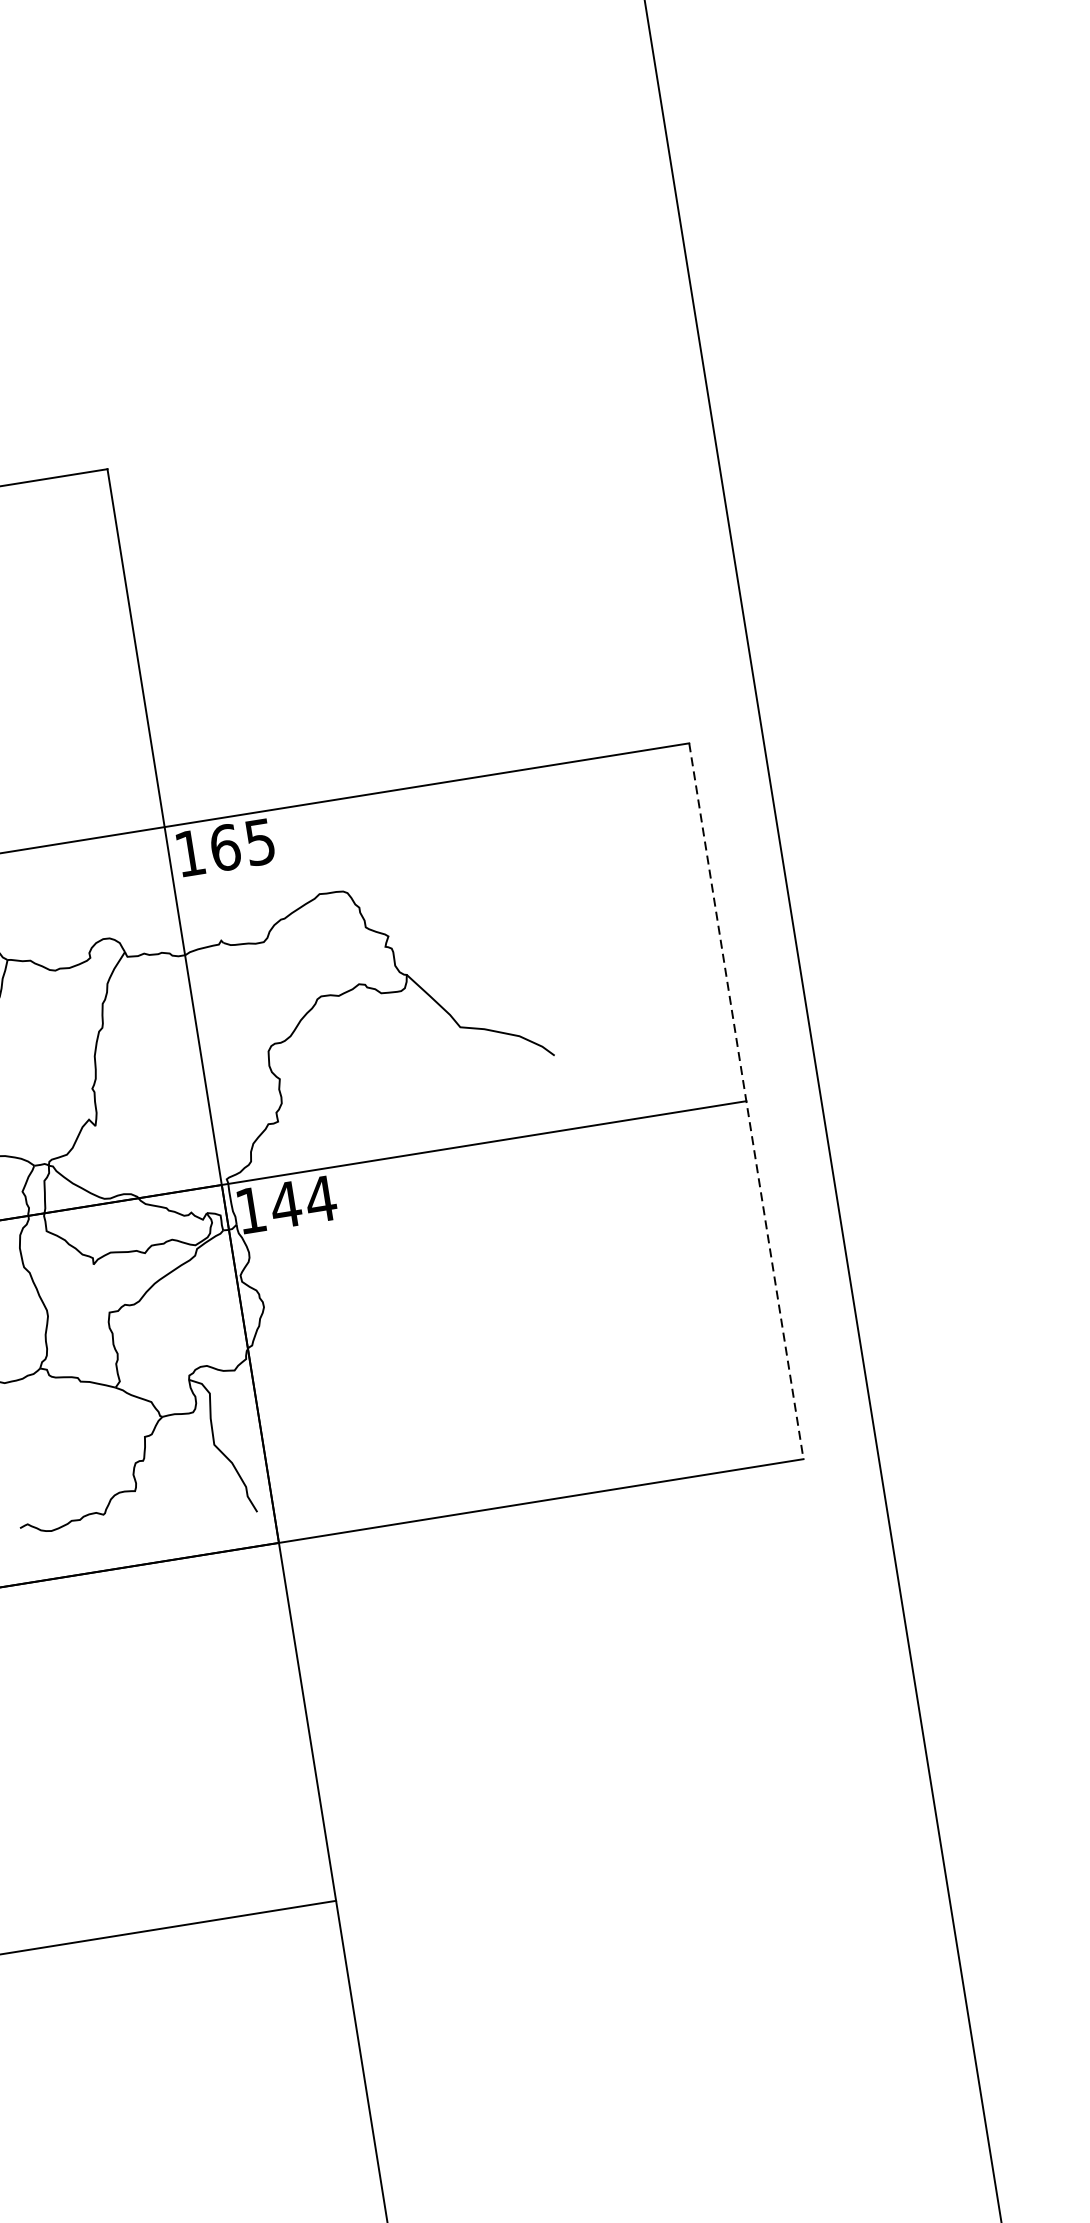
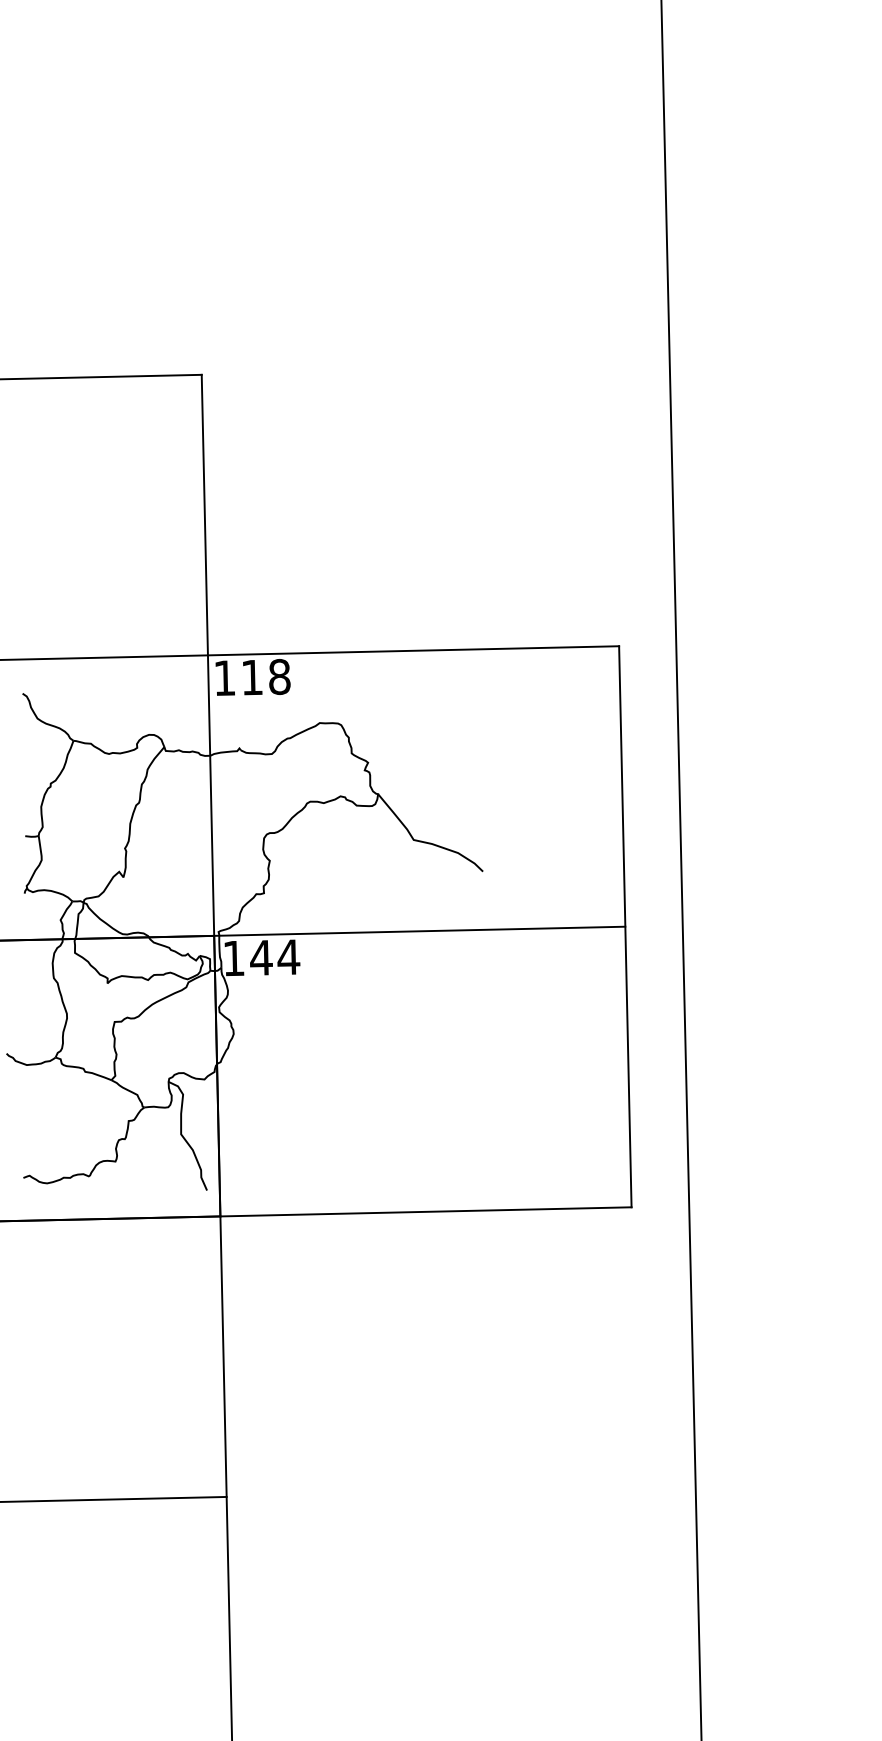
text: (241, 844) -> (265, 676), 165 -> 118
line: (746, 1100) -> (625, 926), dashed -> solid

